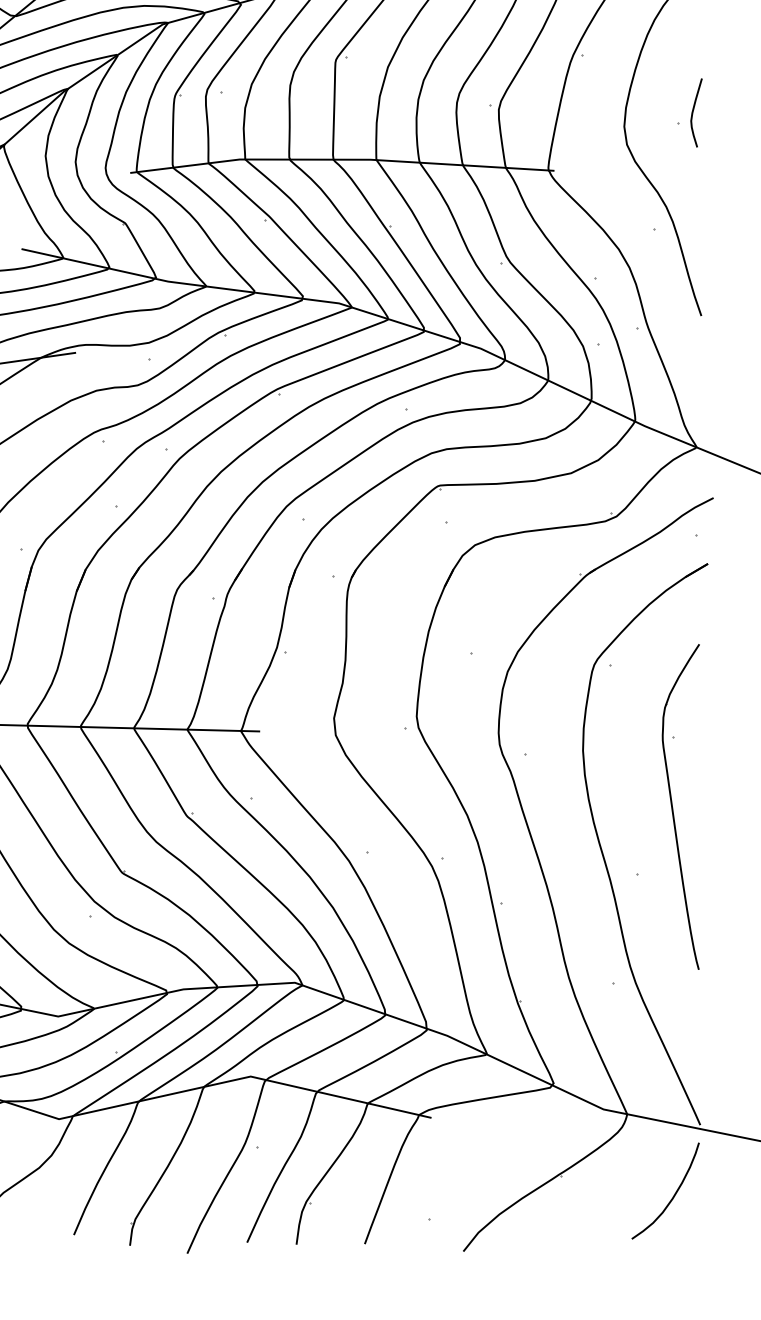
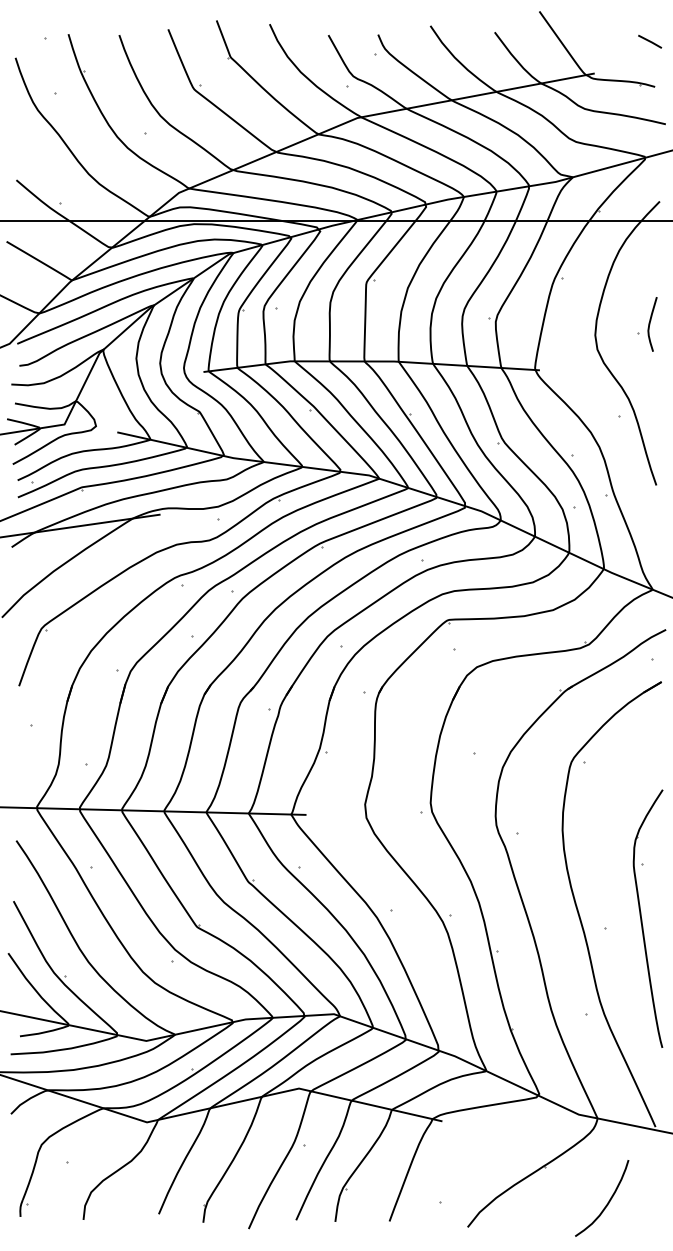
part: (680, 806) -> (647, 918), moved
curve: (673, 1193) -> (608, 1200), moved

